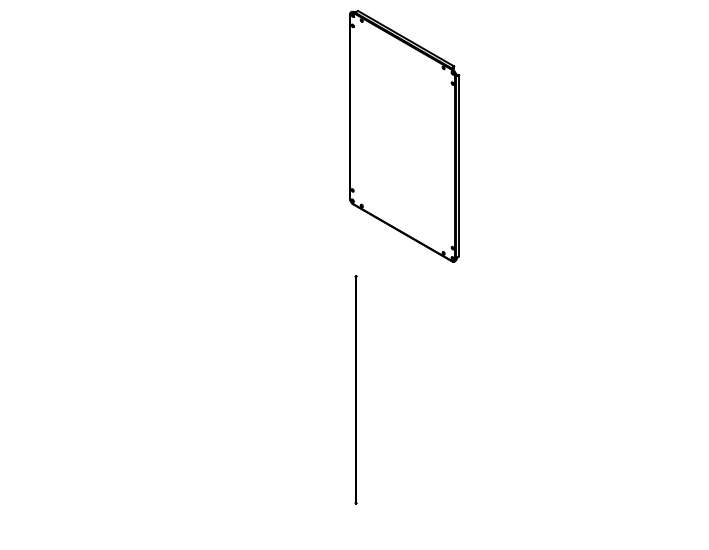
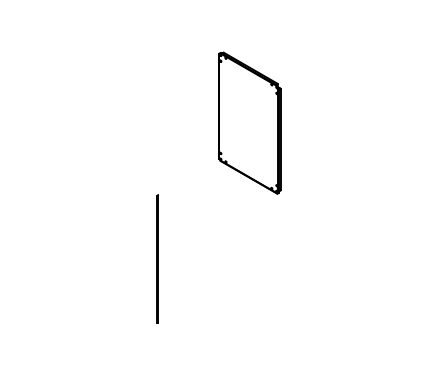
line: (355, 388) -> (157, 258), moved

